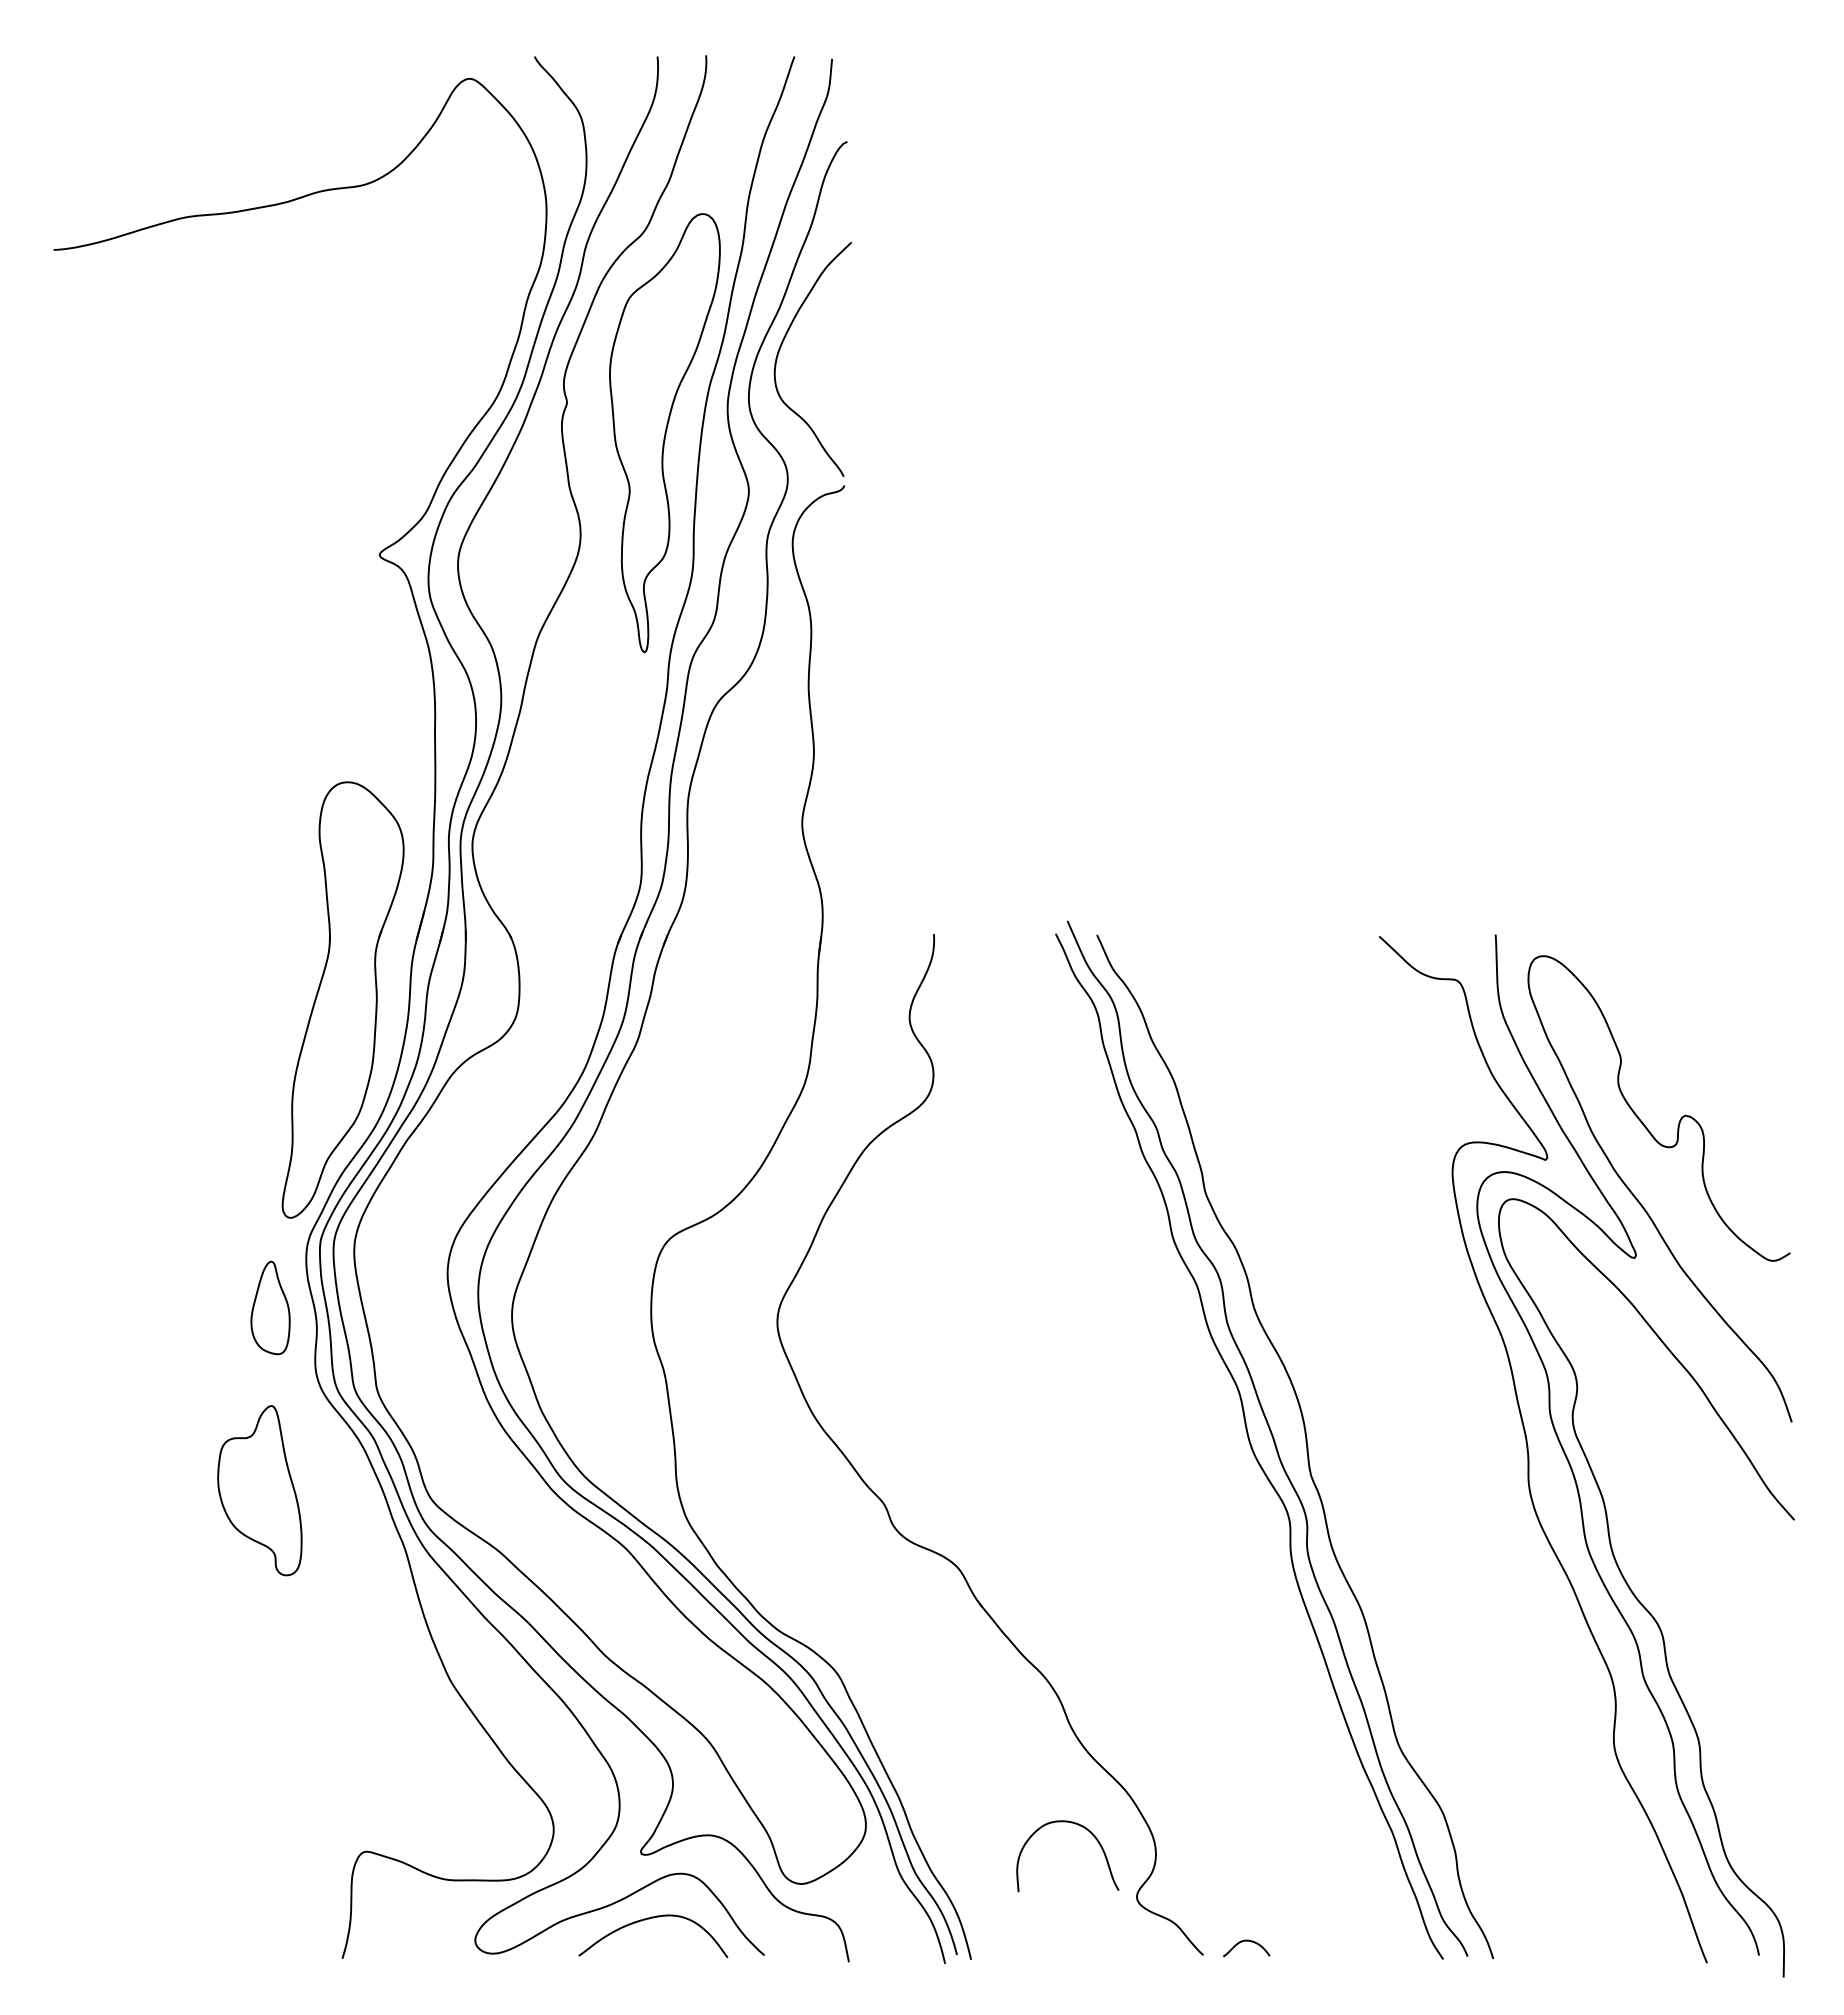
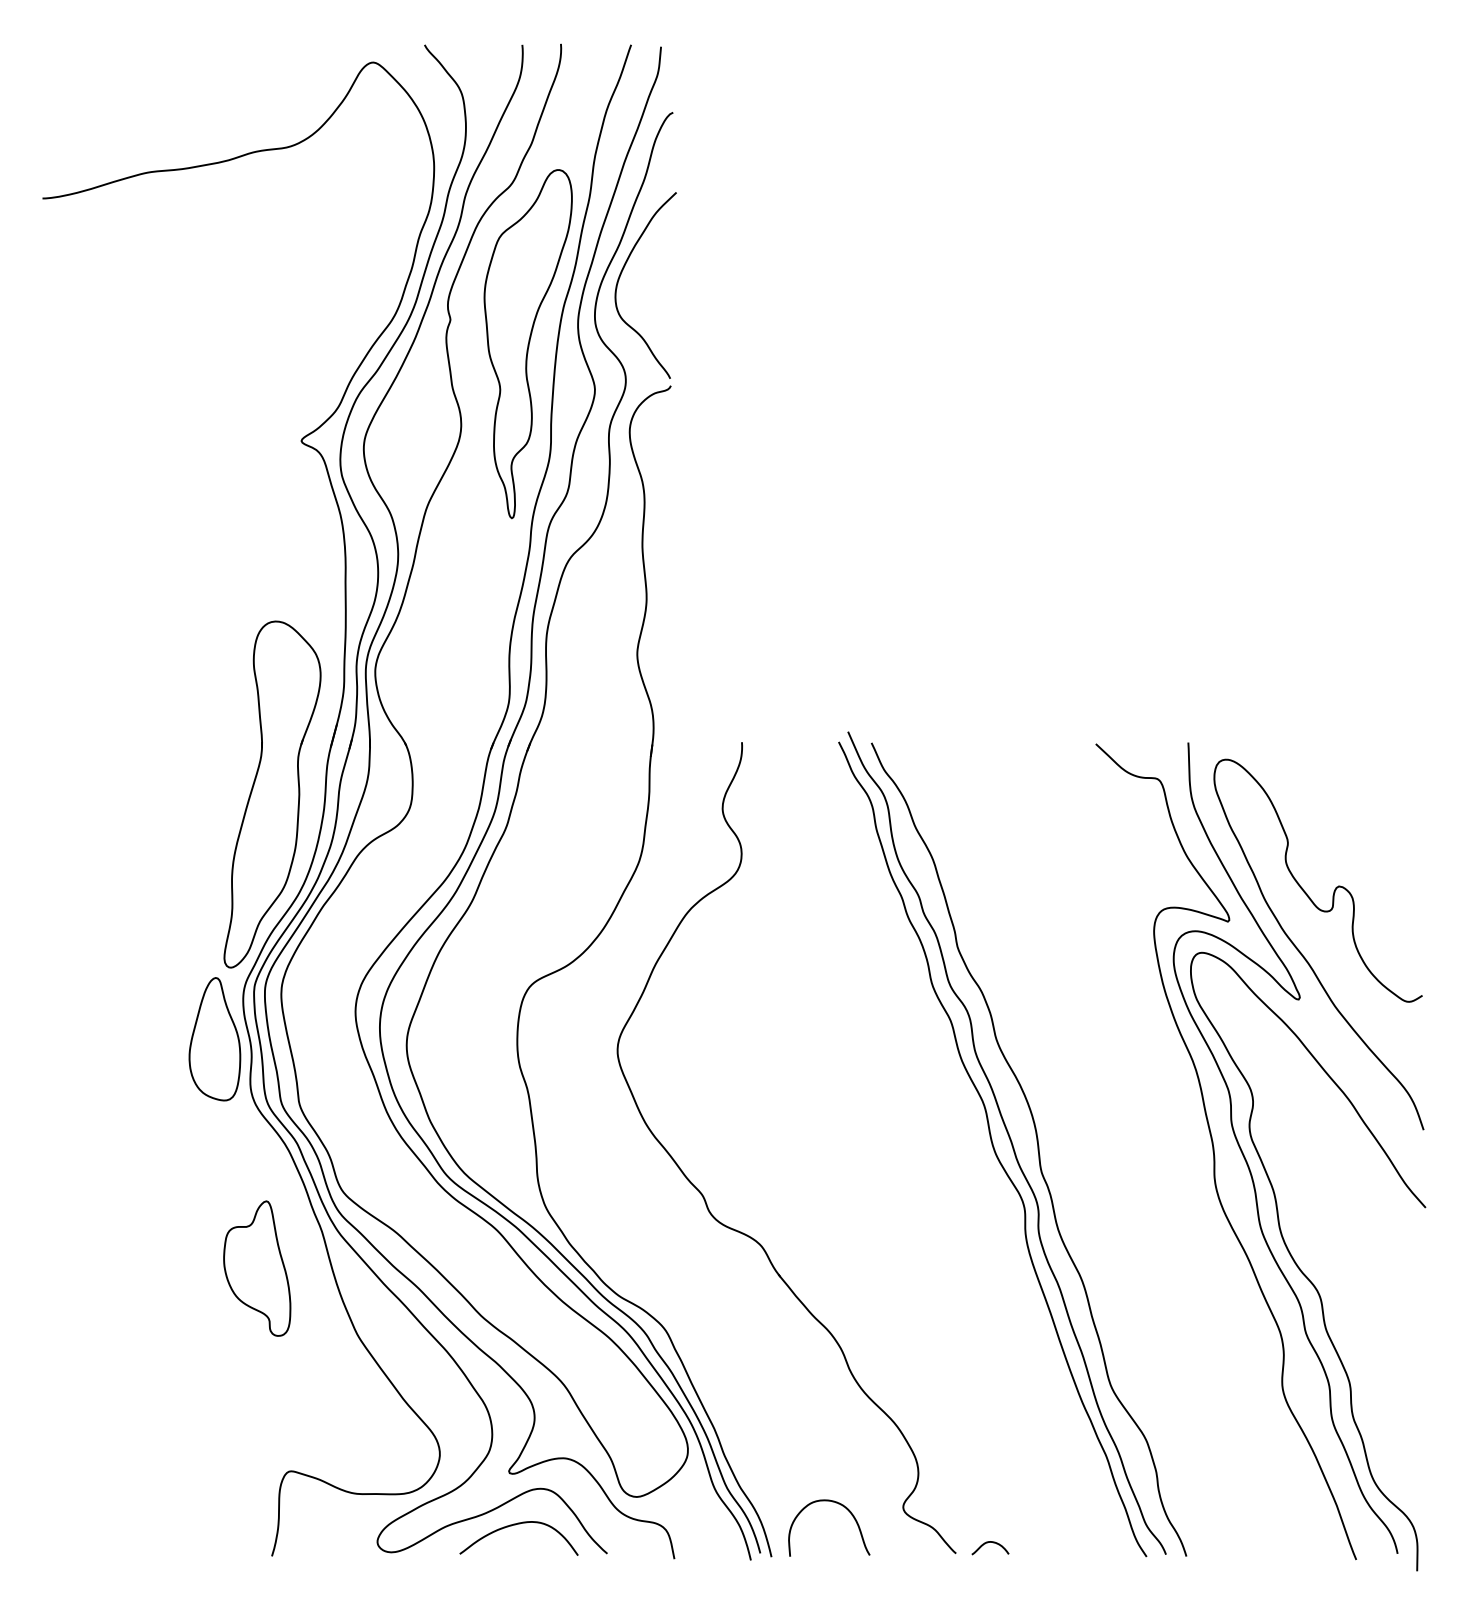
part: (270, 1307) -> (214, 1038), size x1.67
part: (259, 1490) -> (256, 1268), moved
curve: (1085, 1829) -> (843, 1506), moved

